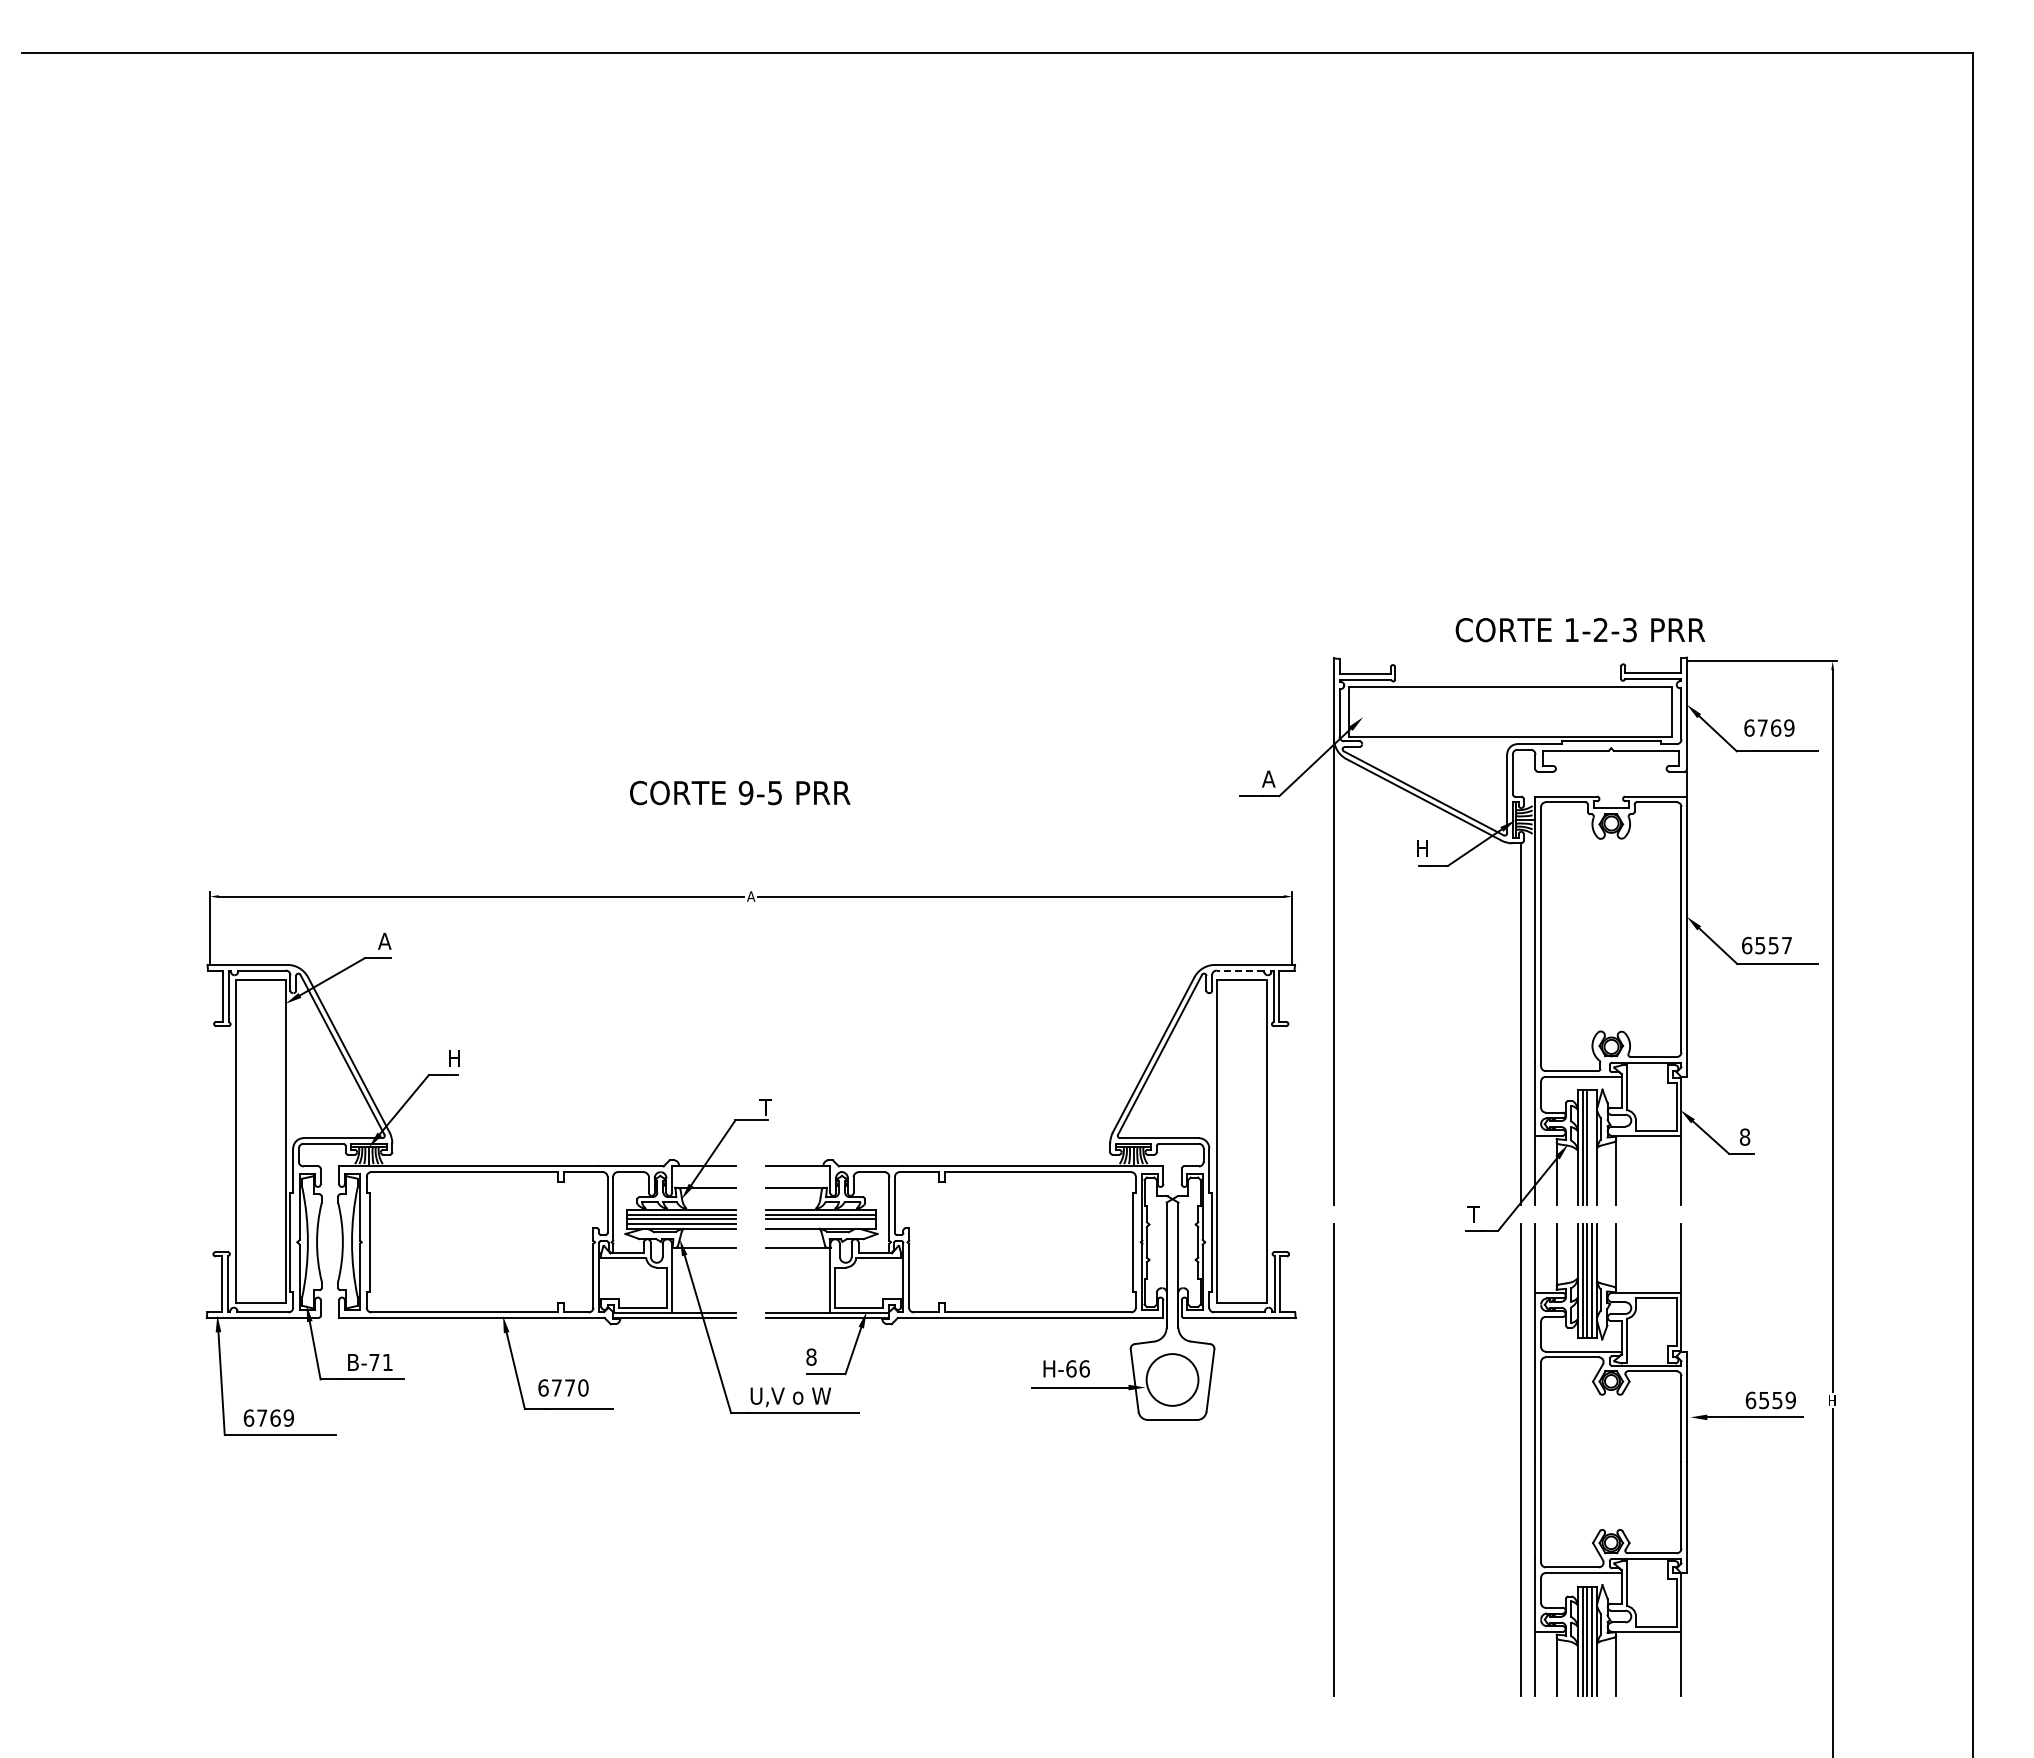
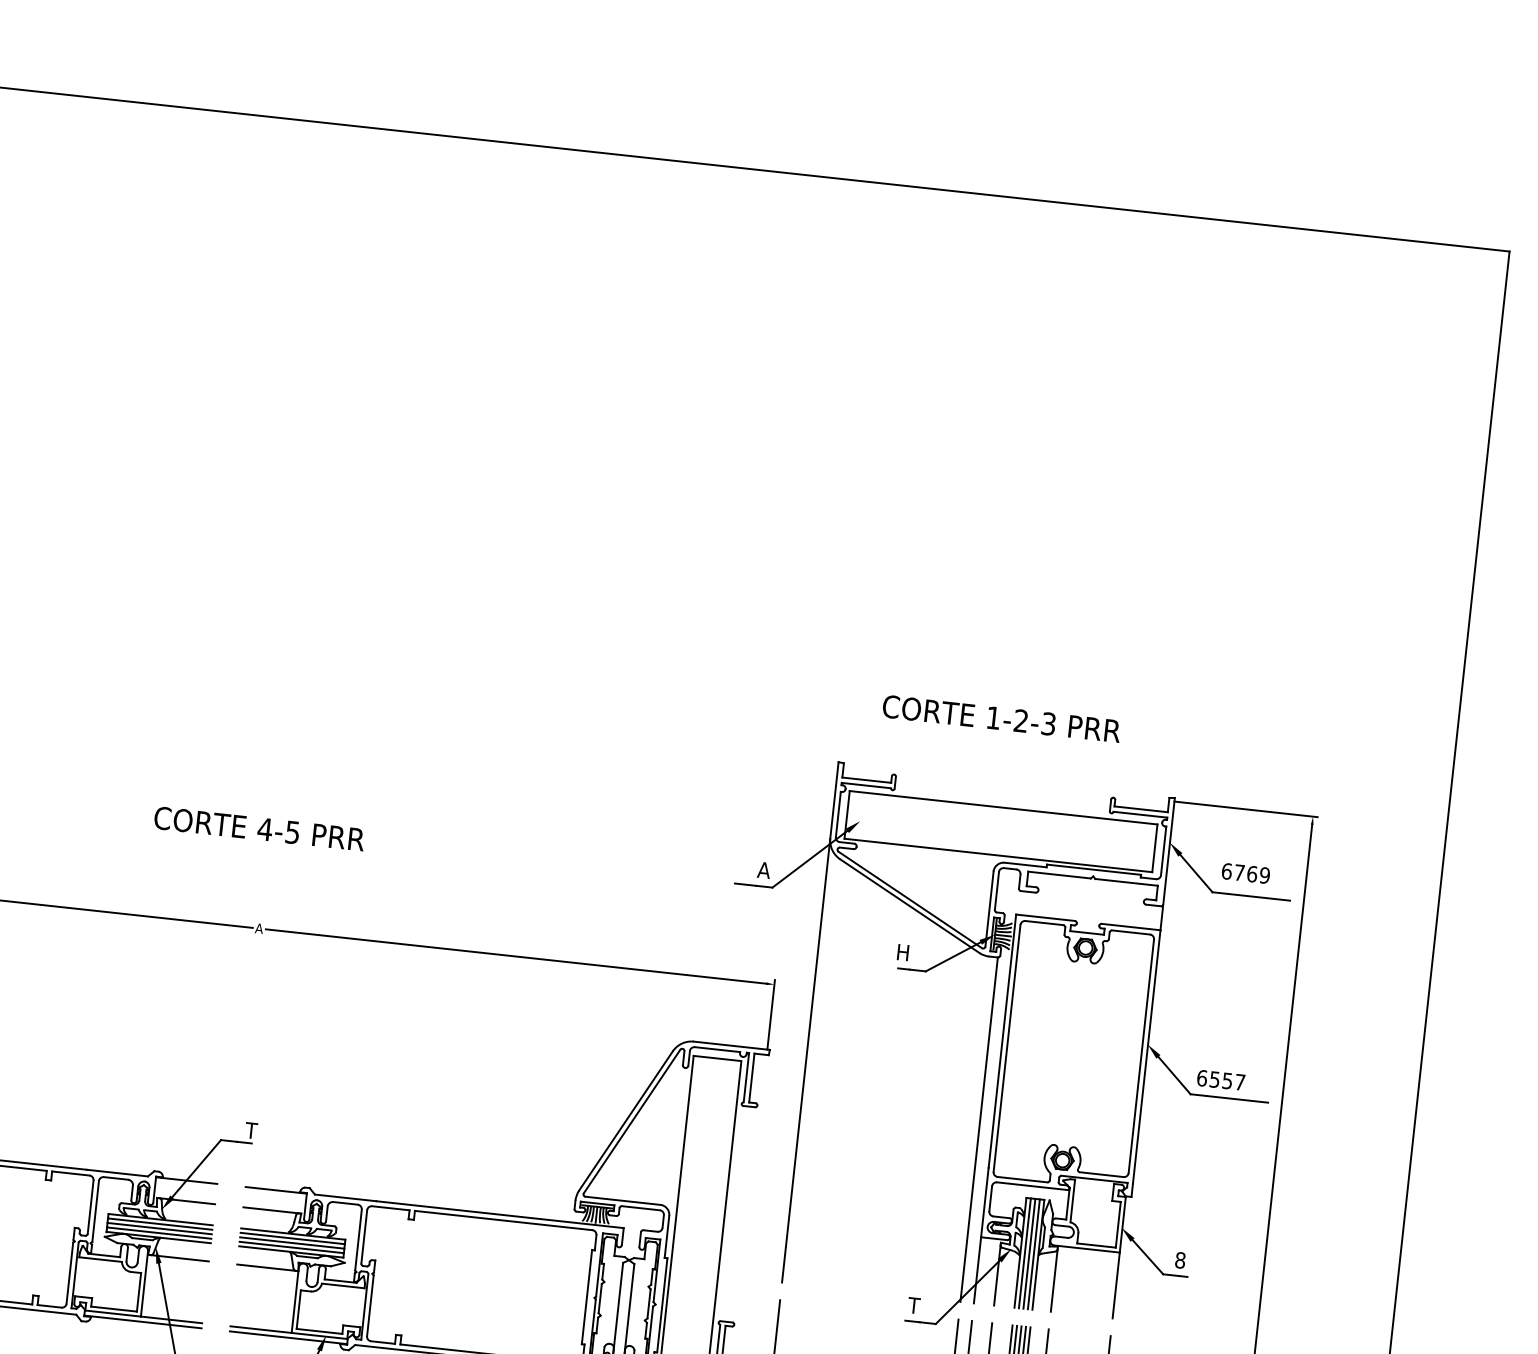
text: (1580, 630) -> (1001, 719), moved
text: (745, 792) -> (264, 828), 9-5 -> 4-5
line: (1240, 970) -> (717, 1049), dashed -> solid
line: (1592, 1147) -> (1034, 1254), added
line: (820, 1224) -> (291, 1247), added

